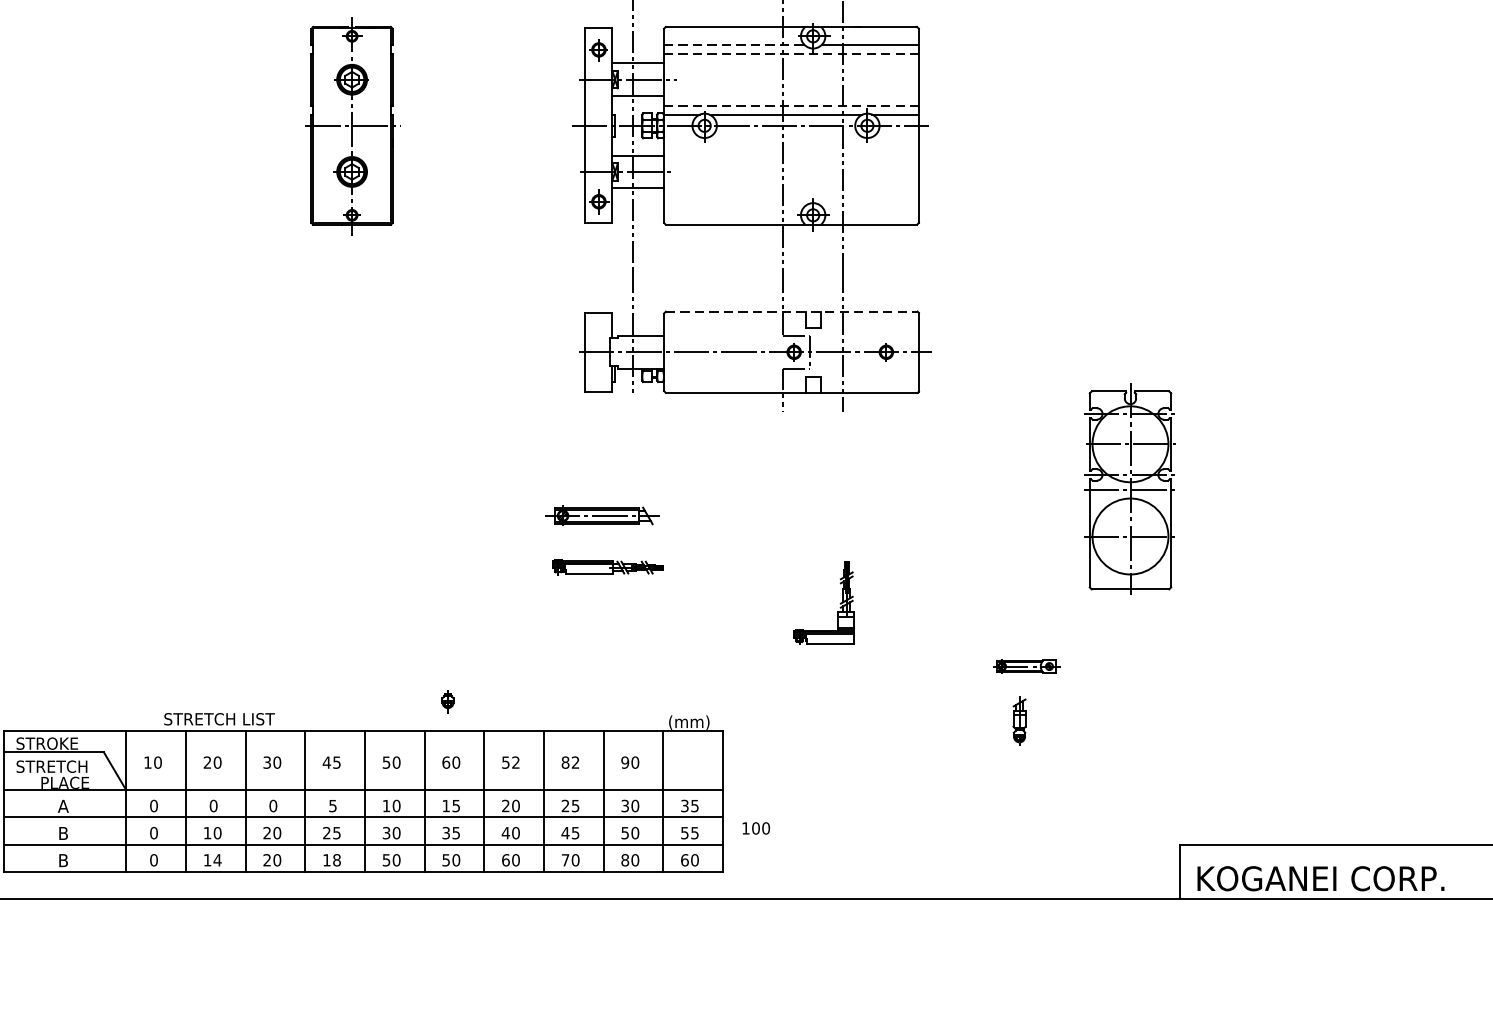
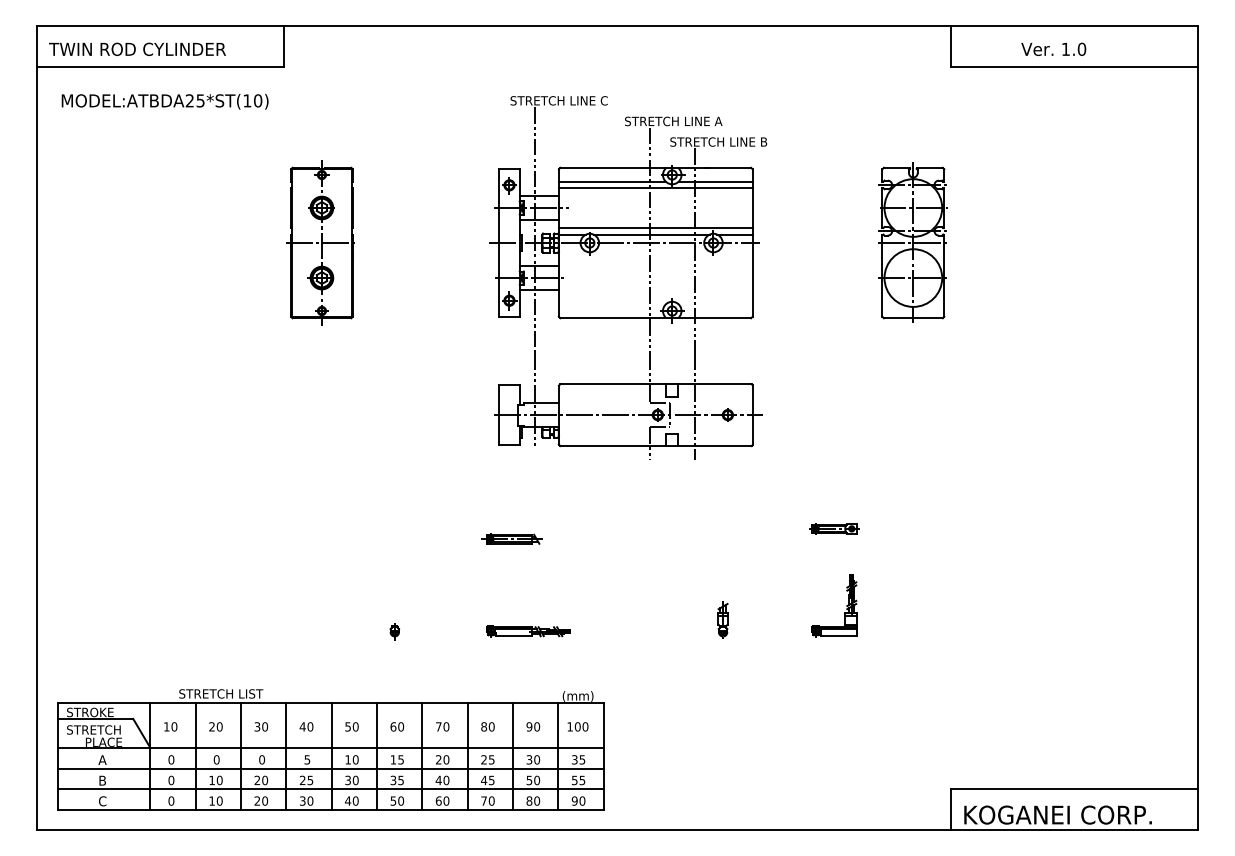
line: (734, 44) -> (612, 181), dashed -> solid
line: (791, 54) -> (655, 188), dashed -> solid
line: (791, 106) -> (655, 228), dashed -> solid
line: (791, 312) -> (655, 384), dashed -> solid
part: (1129, 489) -> (912, 242), moved
part: (601, 514) -> (511, 538), size x0.71
part: (608, 567) -> (528, 631), moved
part: (839, 602) -> (846, 605), moved
part: (1026, 666) -> (834, 528), moved
part: (447, 701) -> (394, 631), moved
part: (1018, 720) -> (722, 619), moved
text: (337, 762) -> (310, 726), 45 -> 40
text: (510, 762) -> (442, 726), 52 -> 70
text: (575, 762) -> (491, 726), 82 -> 80
text: (755, 827) -> (577, 726), moved
text: (217, 859) -> (219, 800), 14 -> 10
text: (331, 859) -> (306, 800), 18 -> 30
text: (387, 859) -> (348, 800), 50 -> 40
text: (684, 859) -> (574, 800), 60 -> 90
text: (63, 860) -> (102, 801), B -> C

